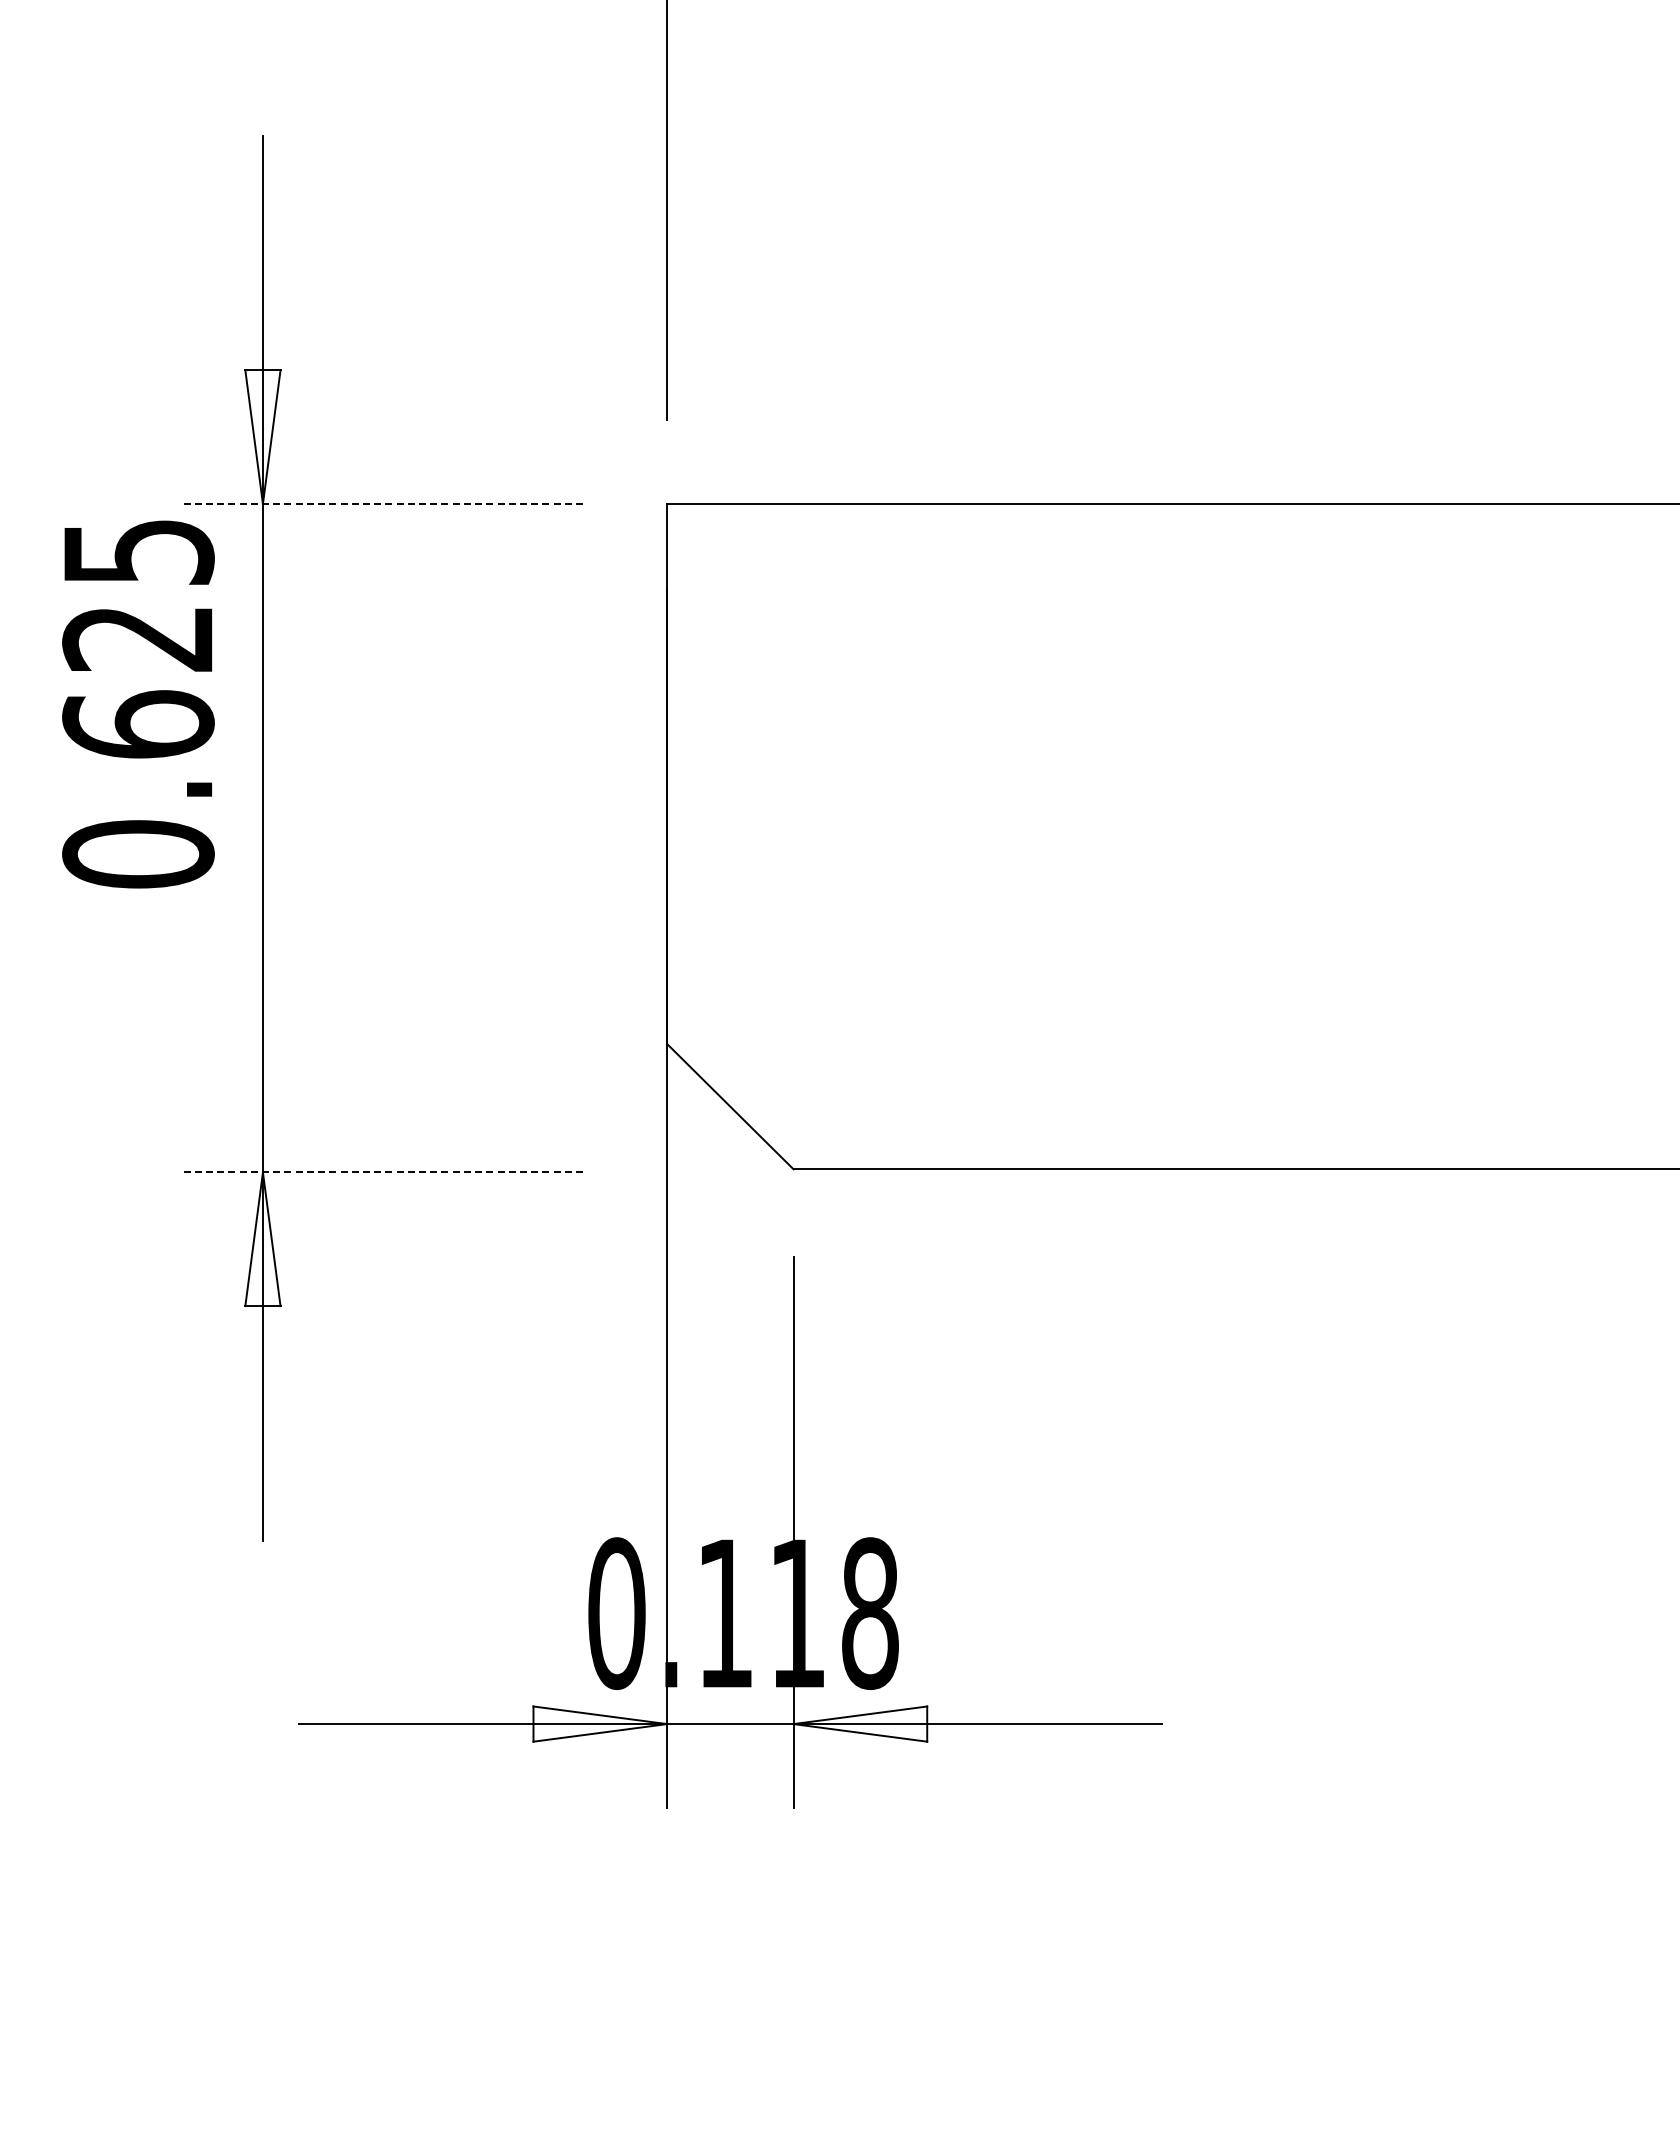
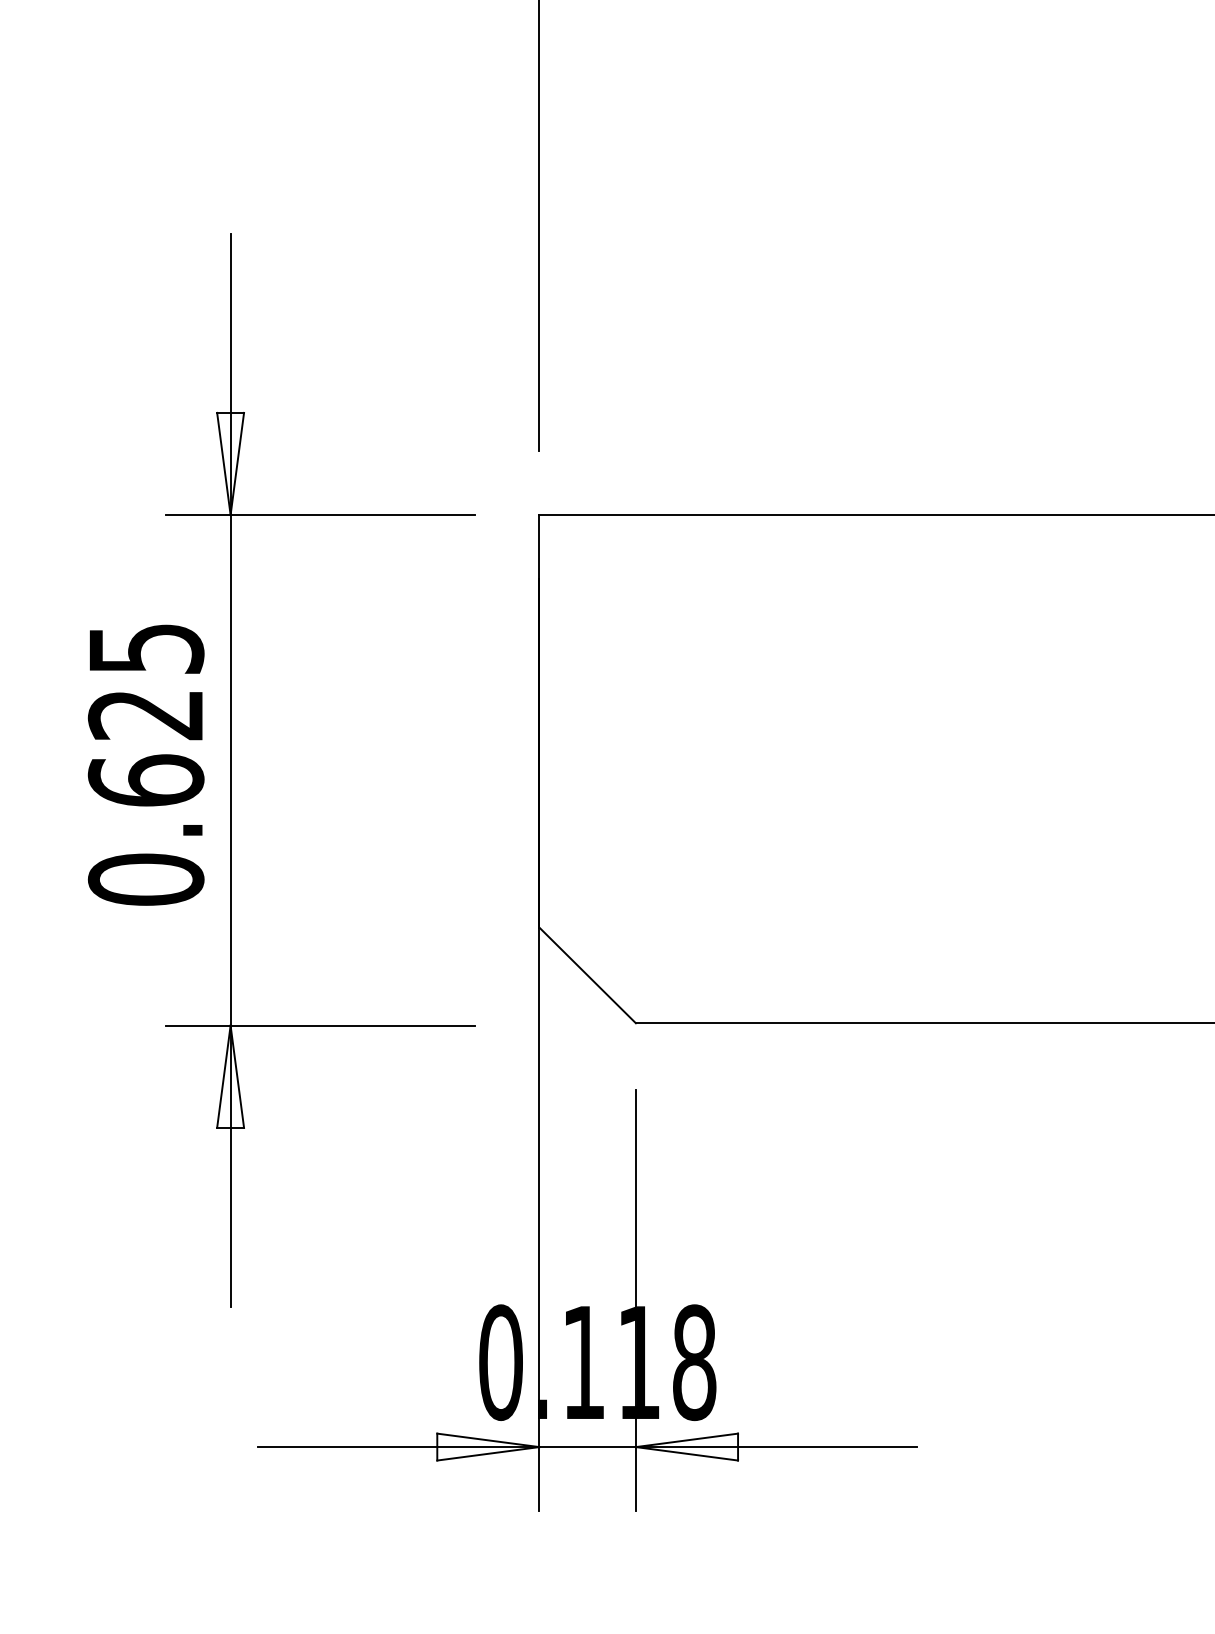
line: (380, 503) -> (320, 514), dashed -> solid
text: (138, 704) -> (146, 765), moved
line: (380, 1172) -> (320, 1025), dashed -> solid

